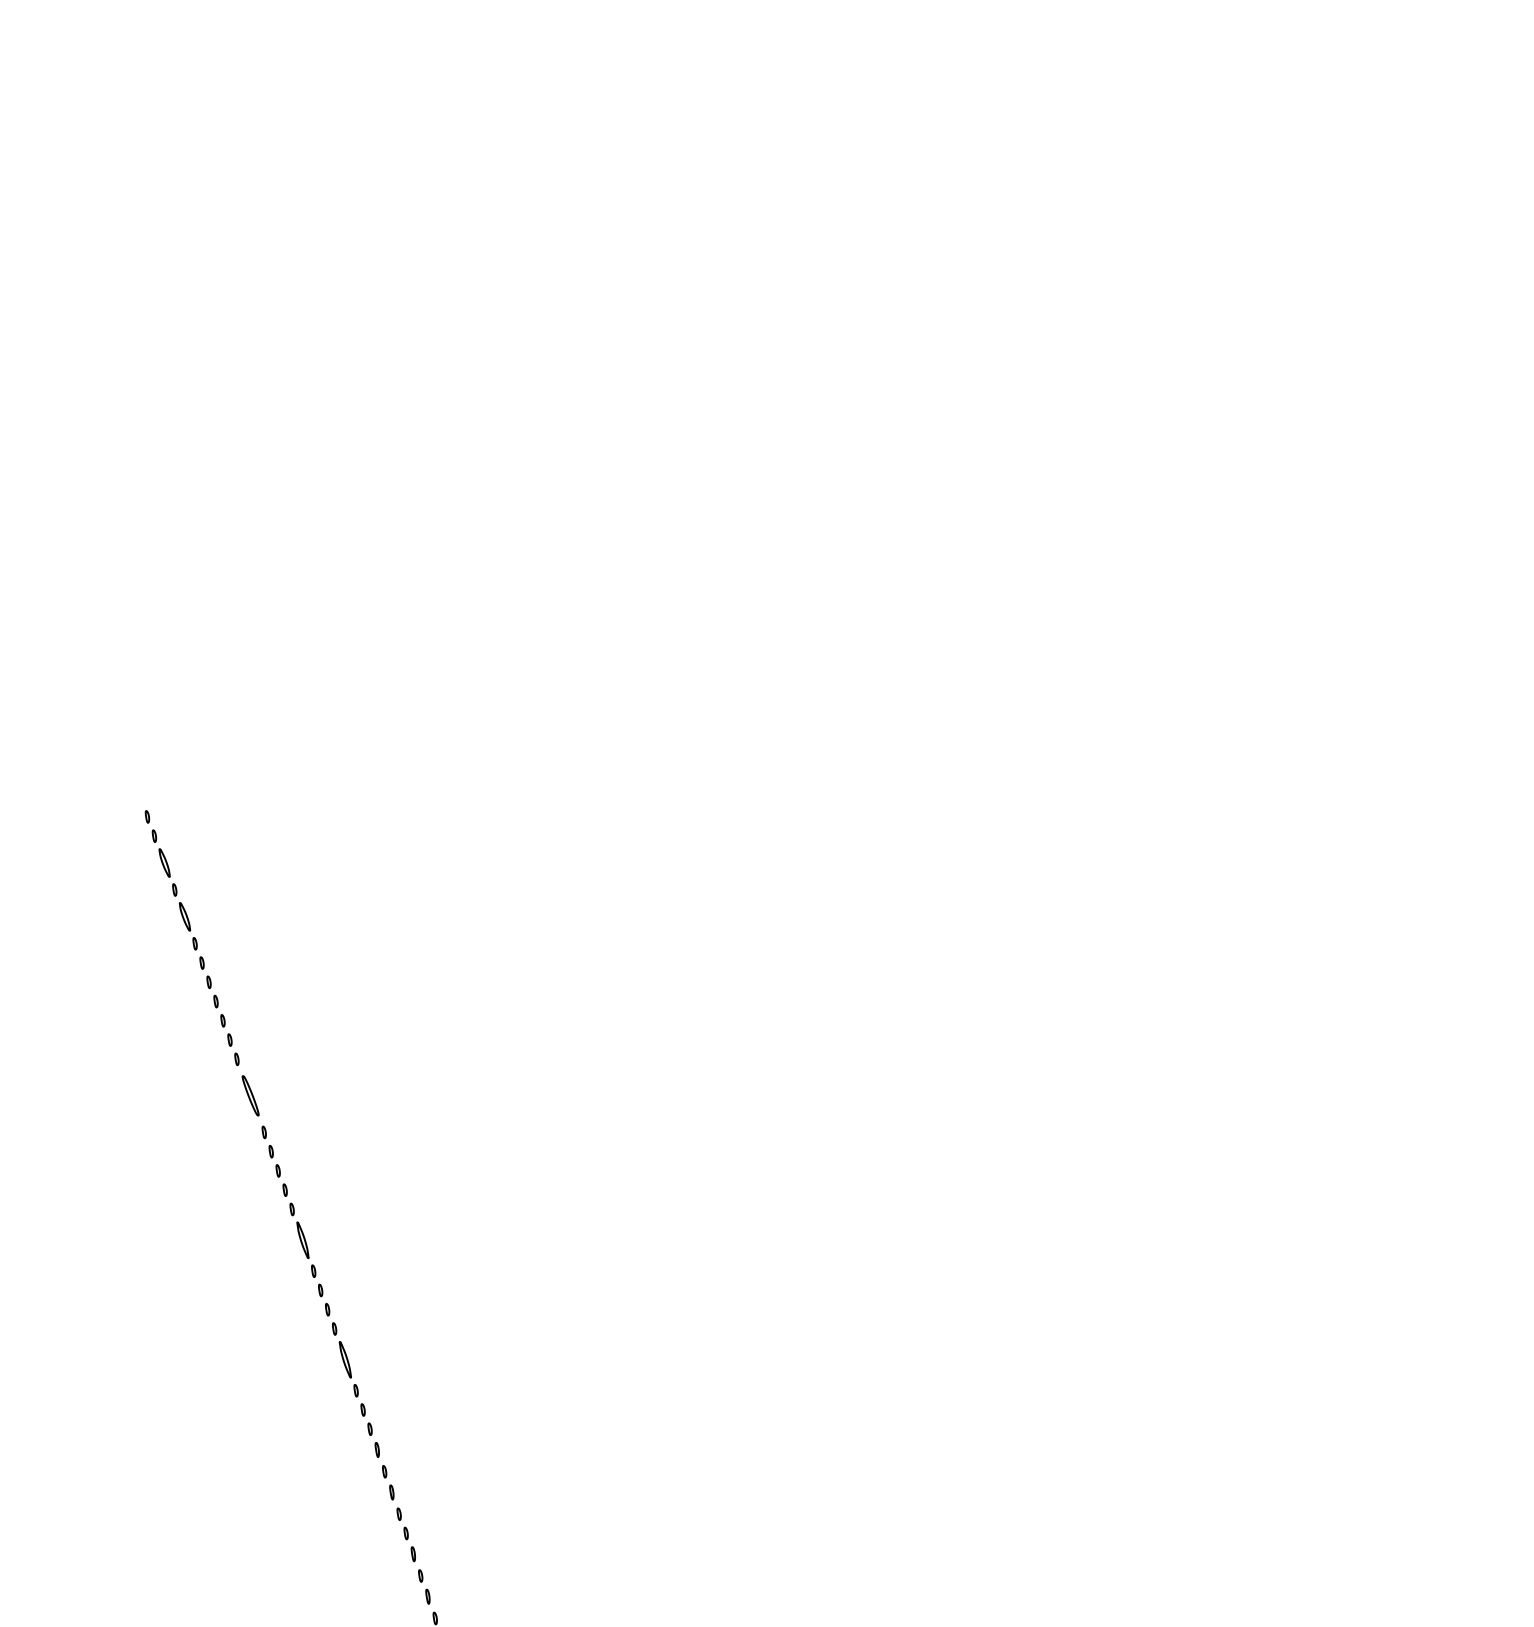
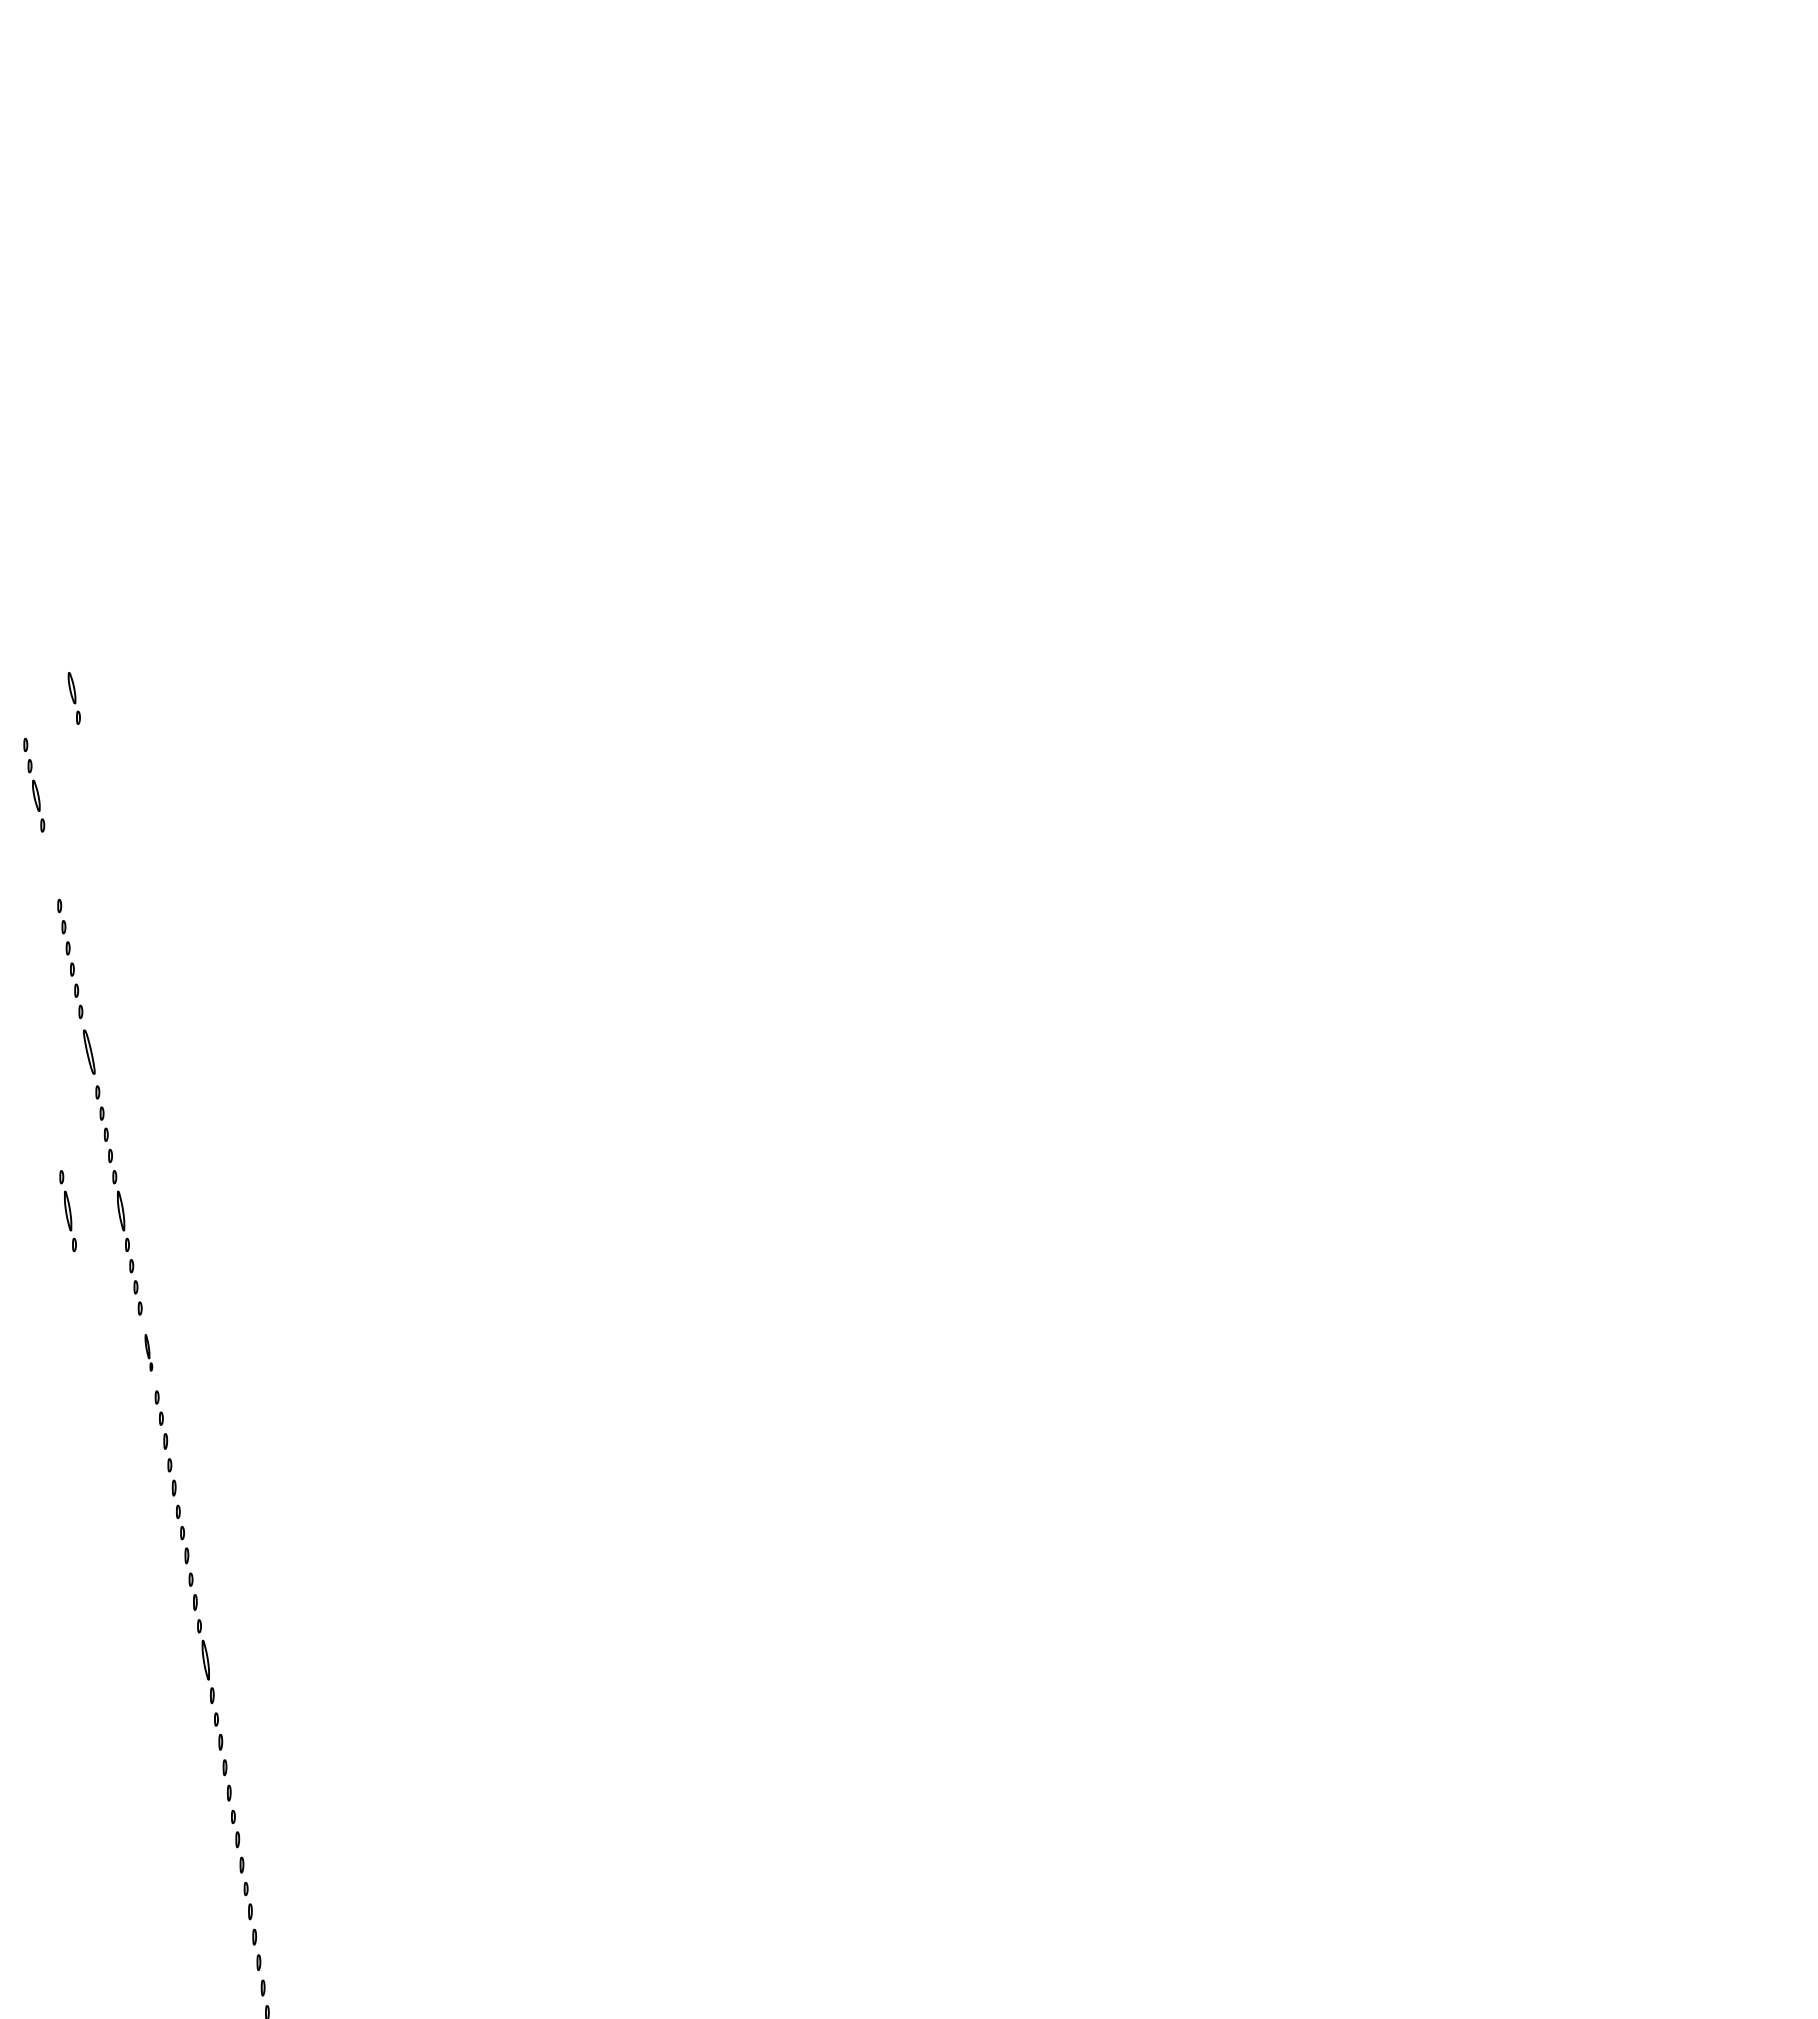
part: (187, 926) -> (73, 698), moved
part: (252, 1247) -> (67, 1210), added
part: (348, 1368) -> (148, 1352), size x0.6

